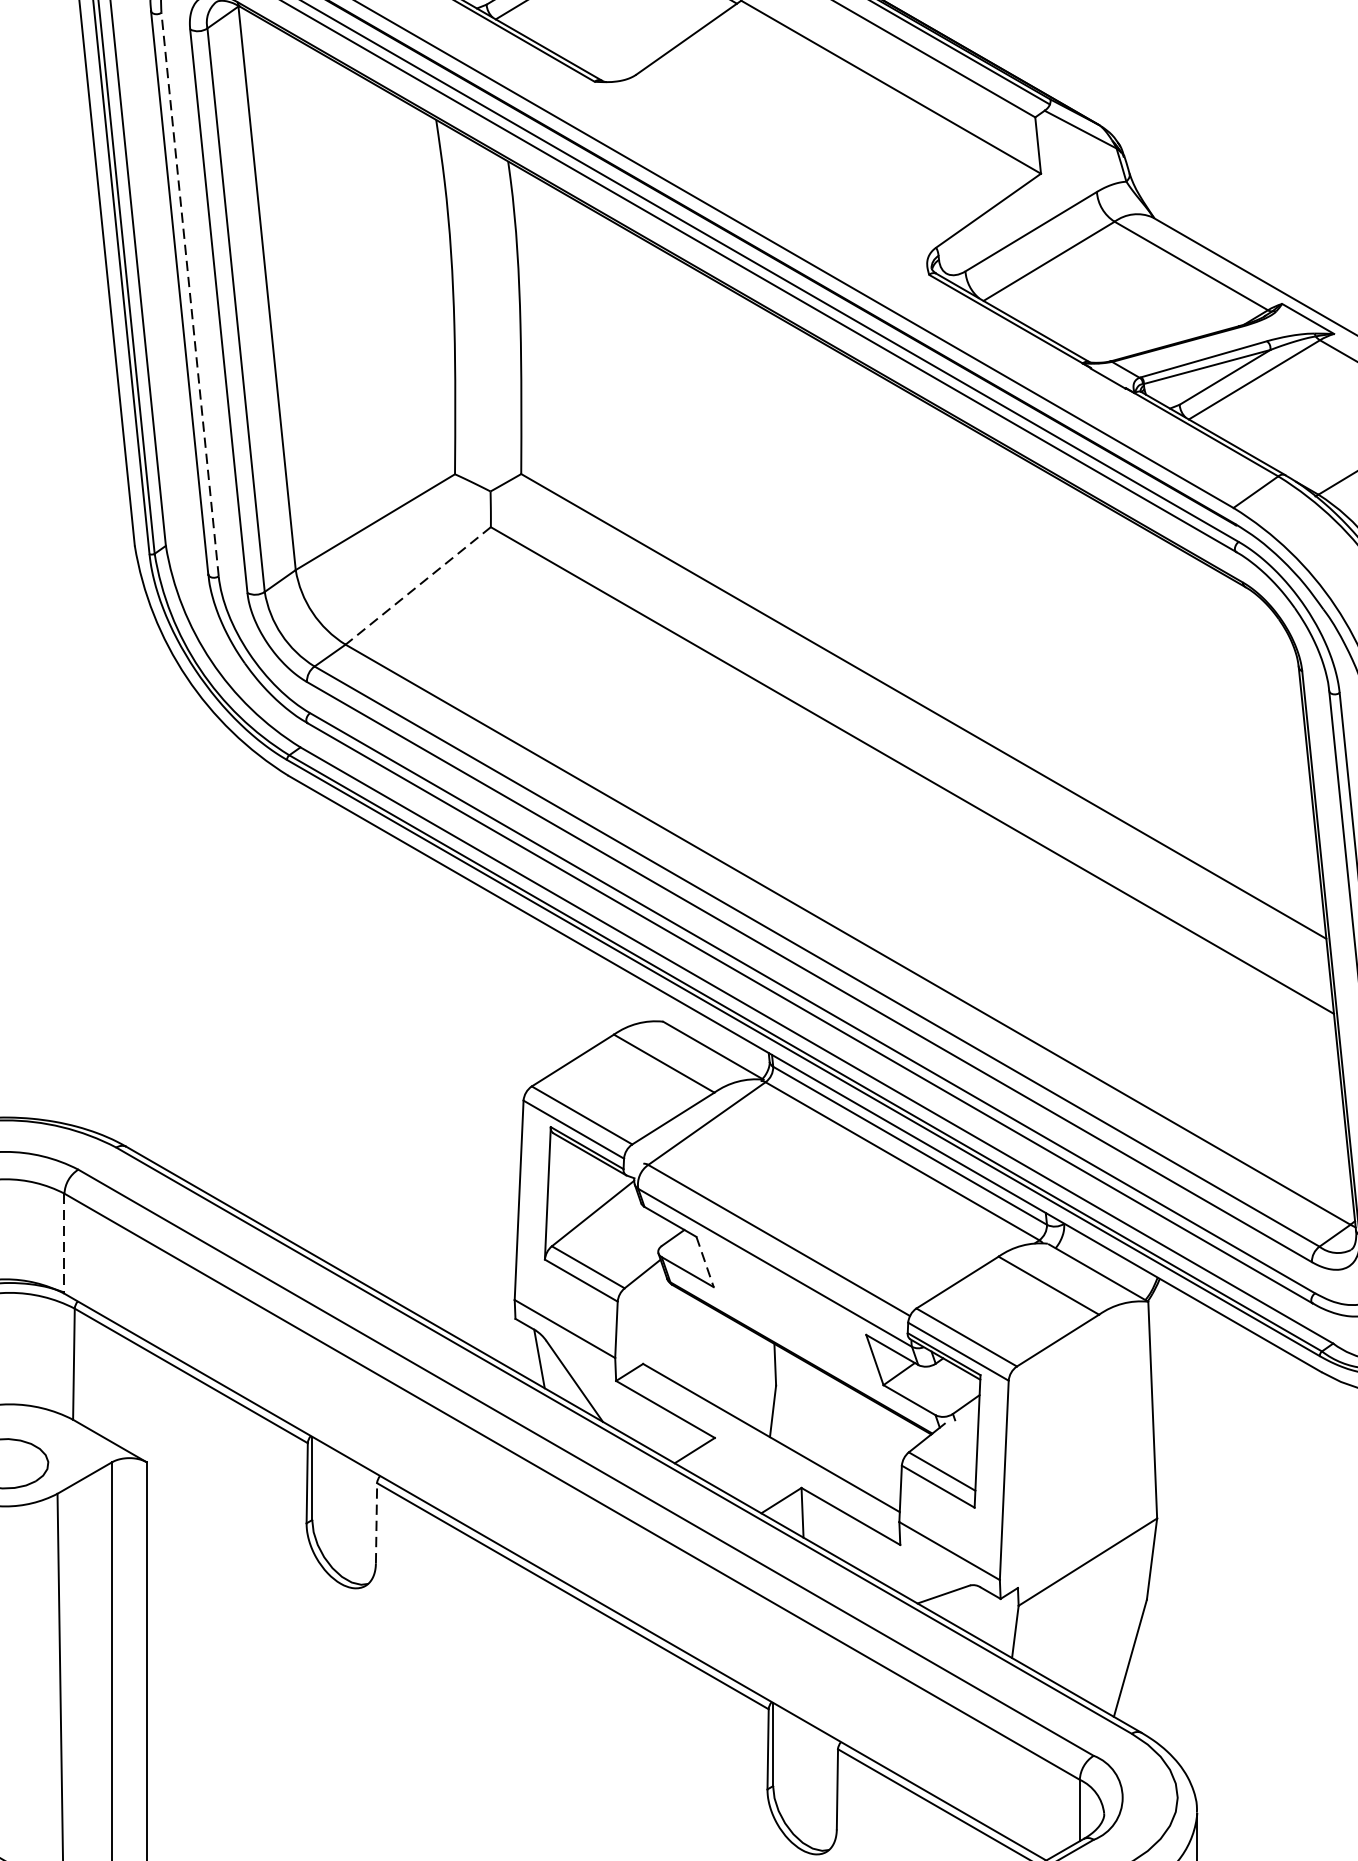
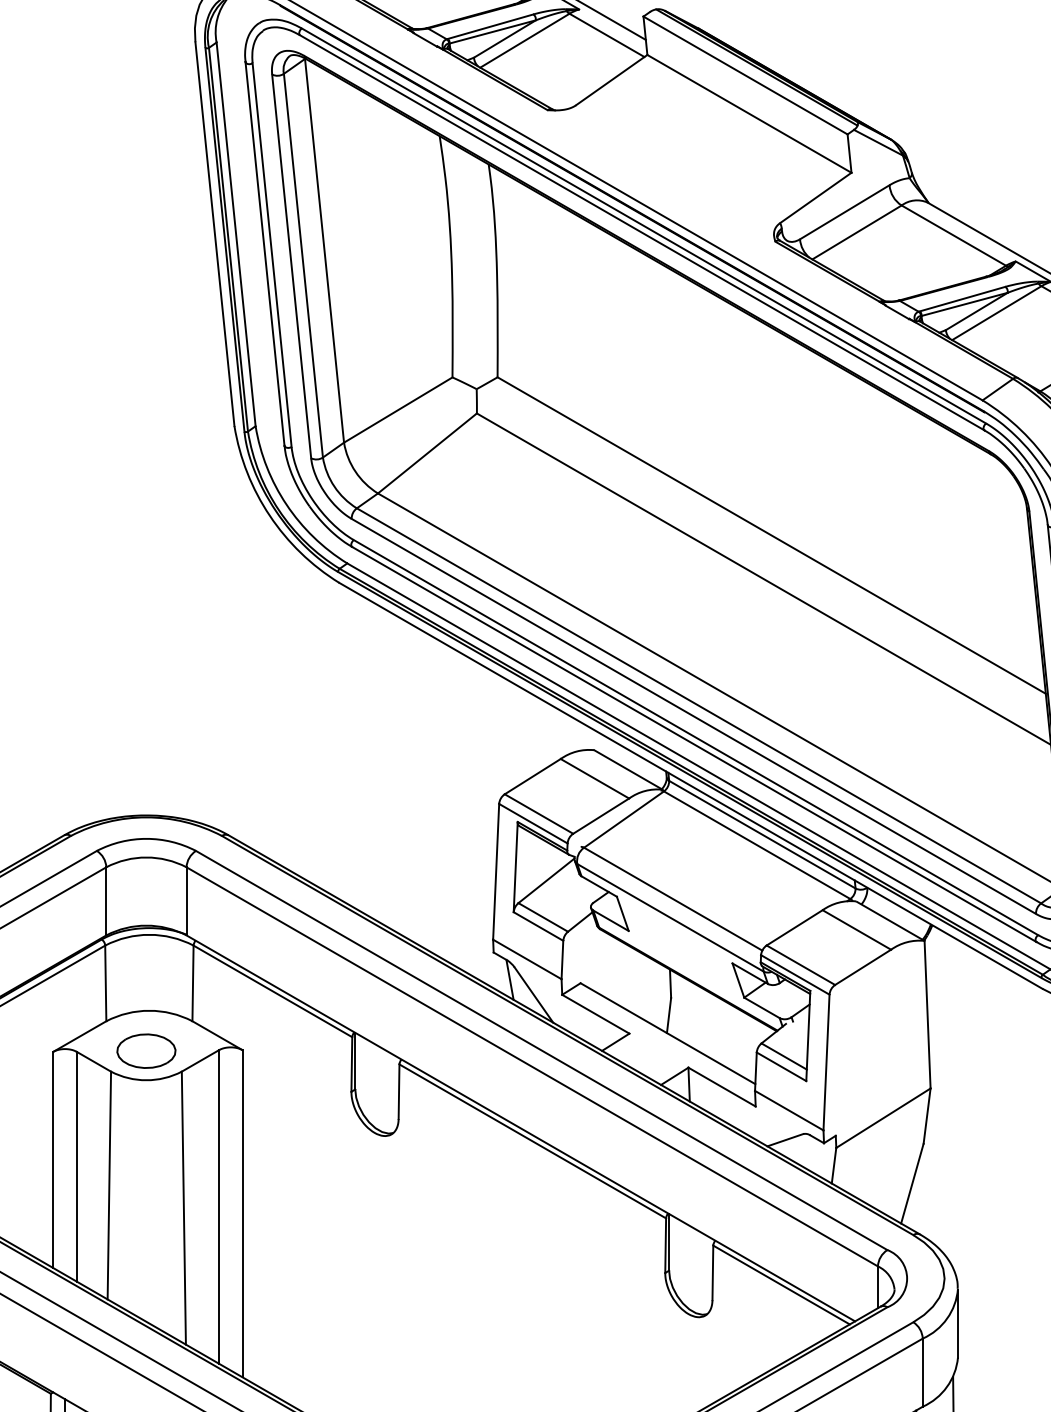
line: (190, 295) -> (272, 255), dashed -> solid
line: (418, 585) -> (427, 453), dashed -> solid
line: (64, 1243) -> (186, 901), dashed -> solid
line: (704, 1262) -> (622, 914), dashed -> solid
line: (377, 1522) -> (399, 1091), dashed -> solid

